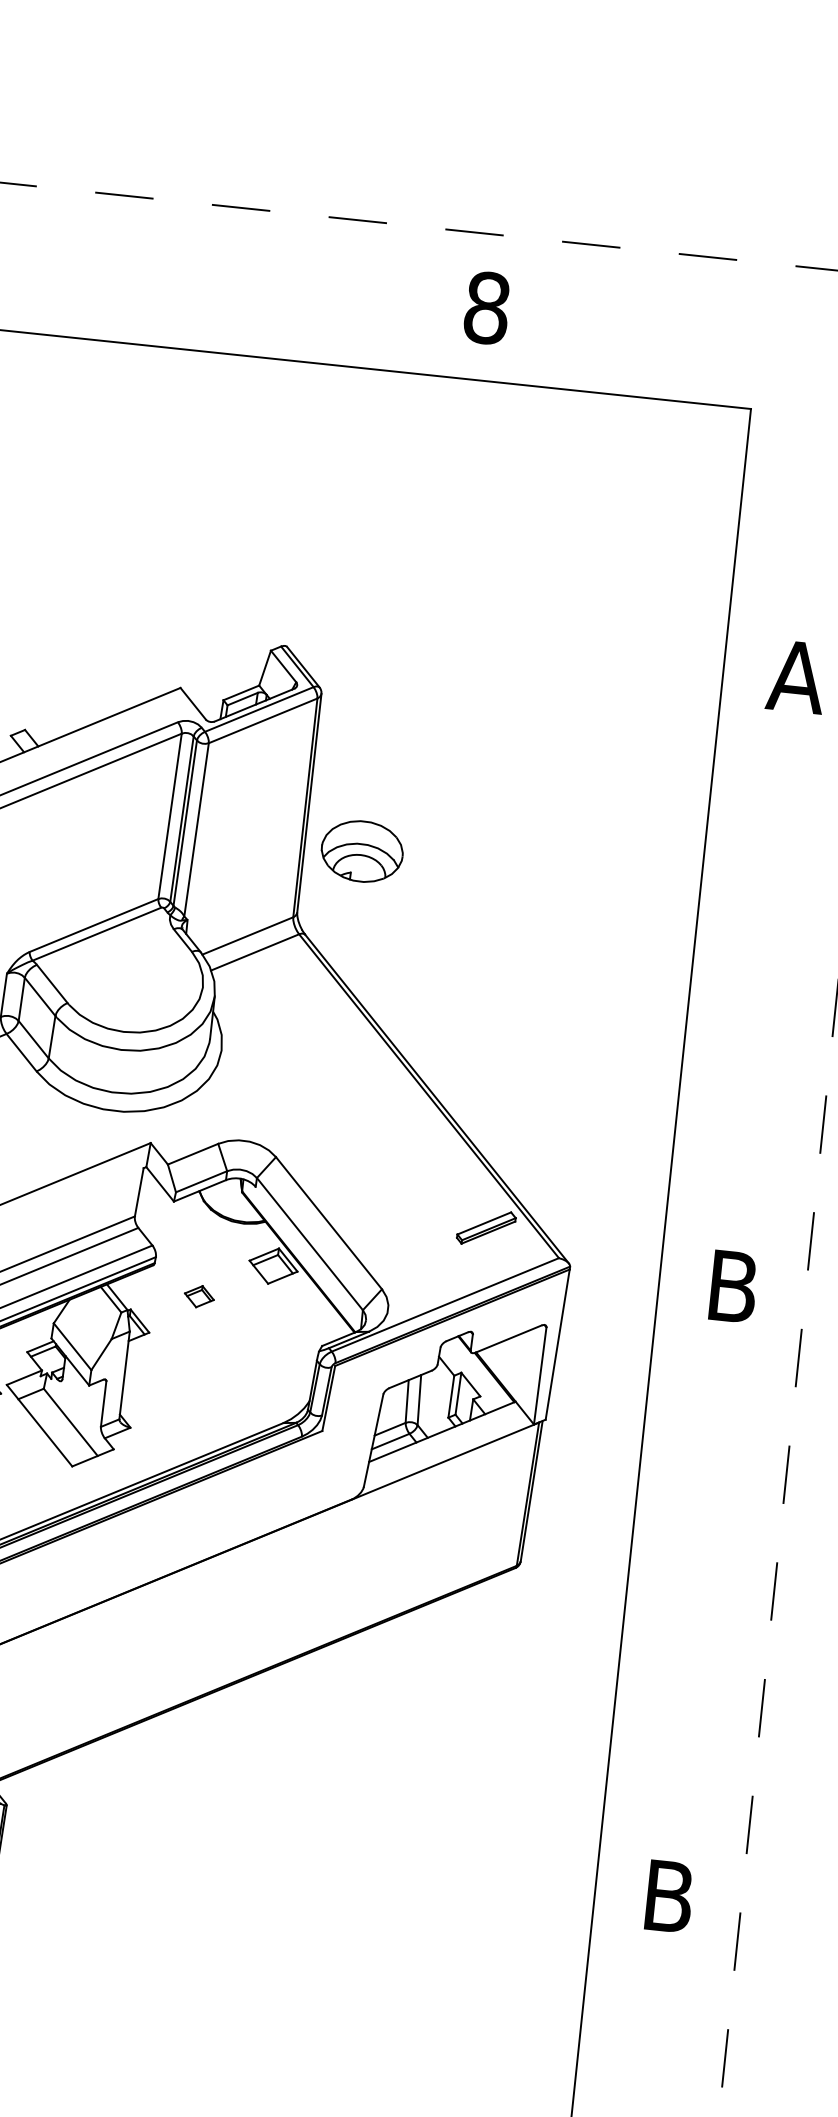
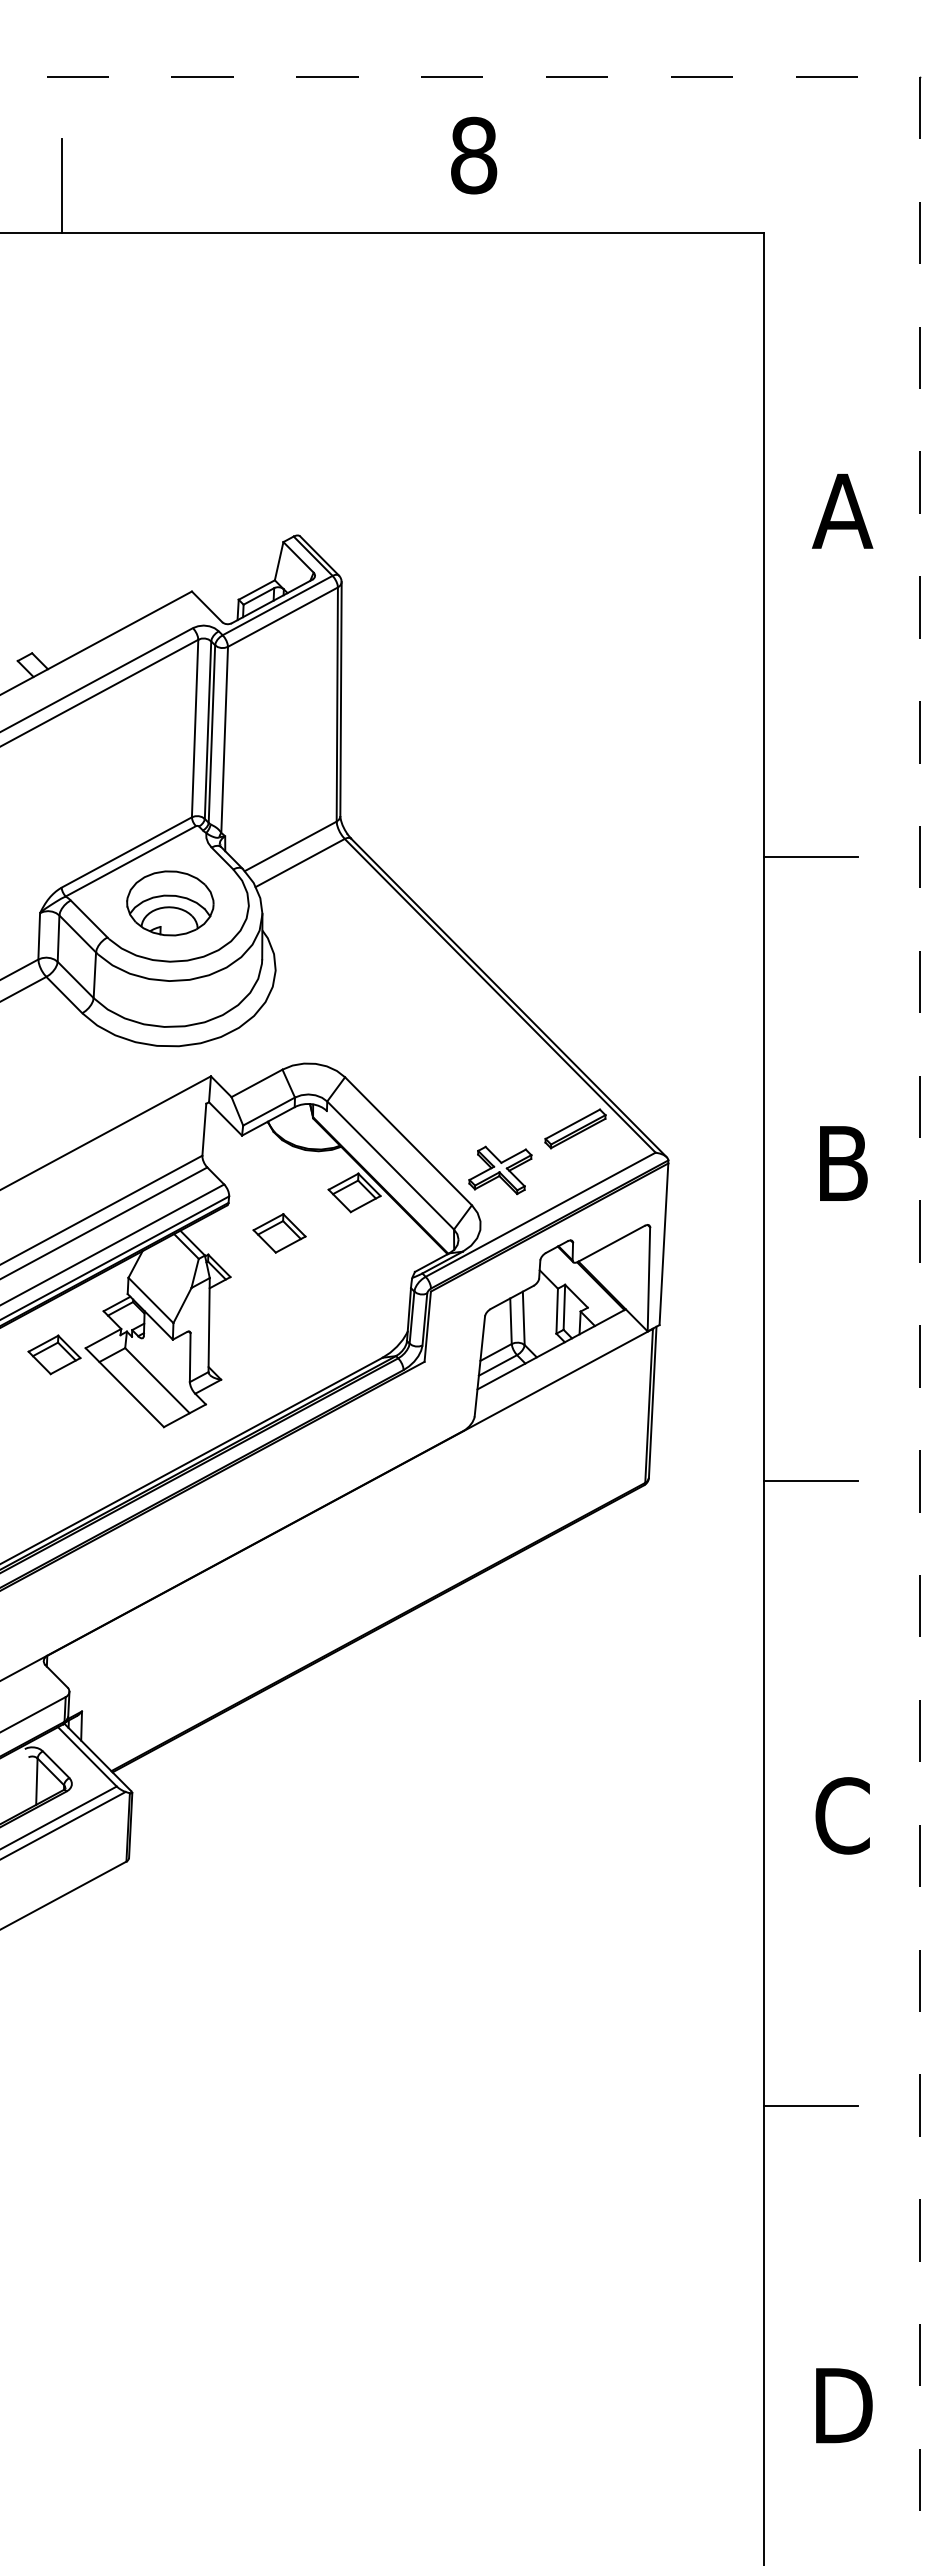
line: (99, 296) -> (62, 186), added
part: (362, 851) -> (170, 903), moved
line: (732, 997) -> (810, 857), added
part: (412, 1259) -> (500, 1170), added
part: (199, 1296) -> (279, 1233), size x1.67
line: (671, 1580) -> (810, 1481), added
text: (668, 1896) -> (842, 1815), B -> C

